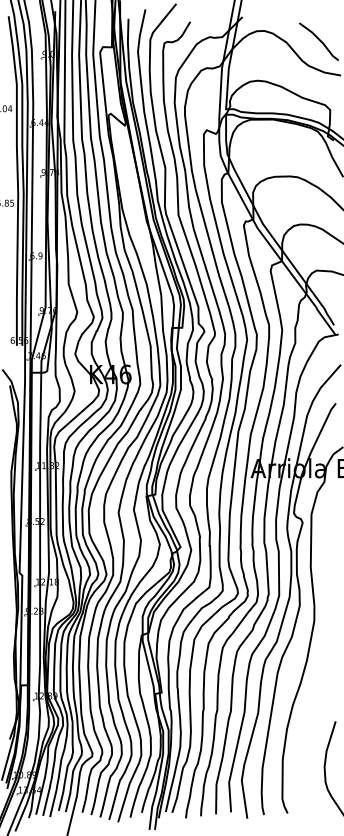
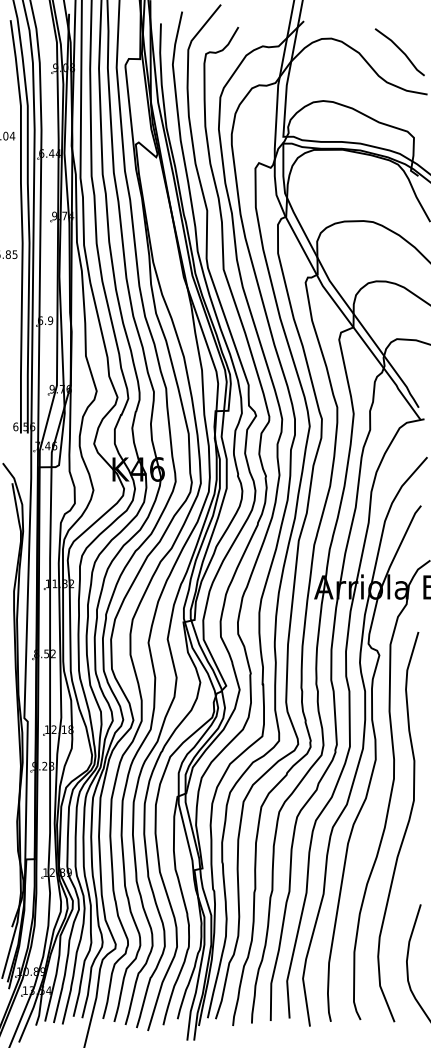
curve: (323, 659) -> (405, 826), added

